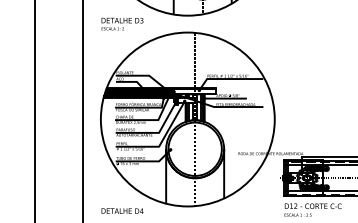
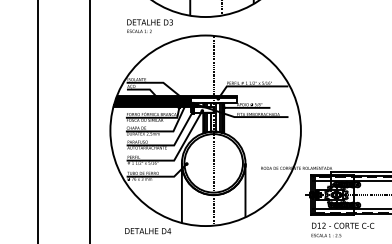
text: (121, 23) -> (149, 25), moved
text: (122, 211) -> (148, 231), moved

